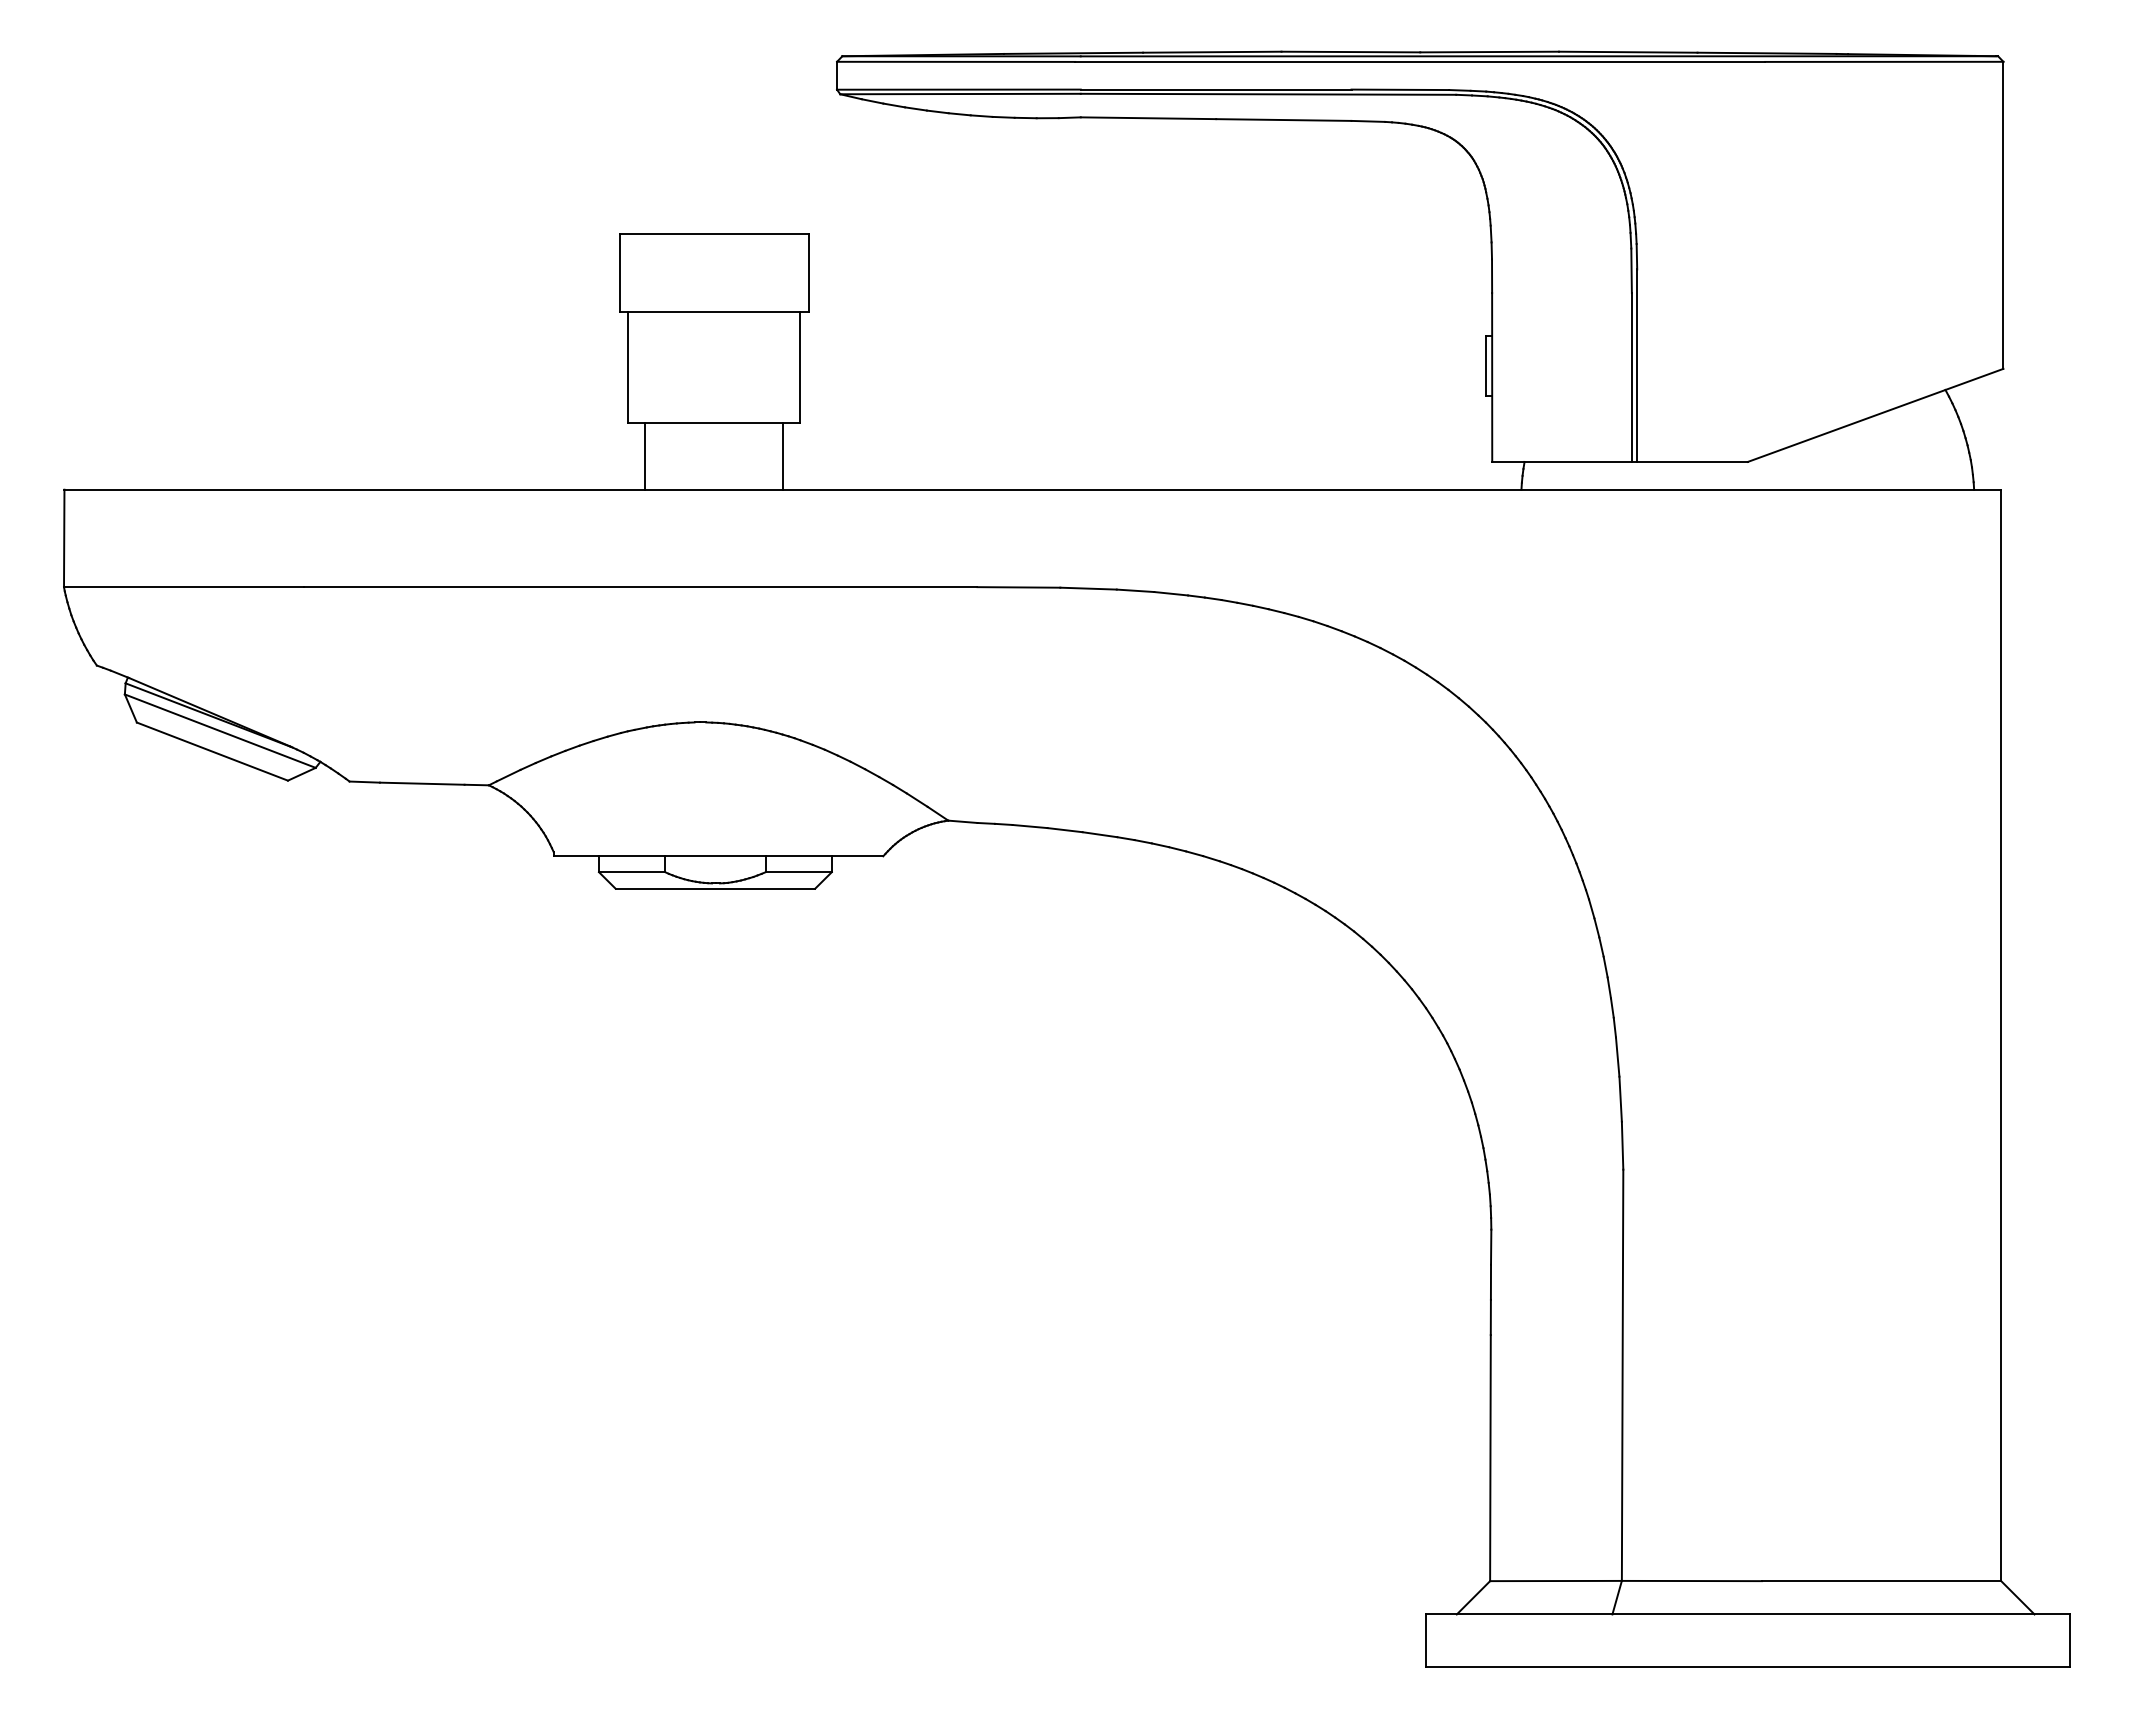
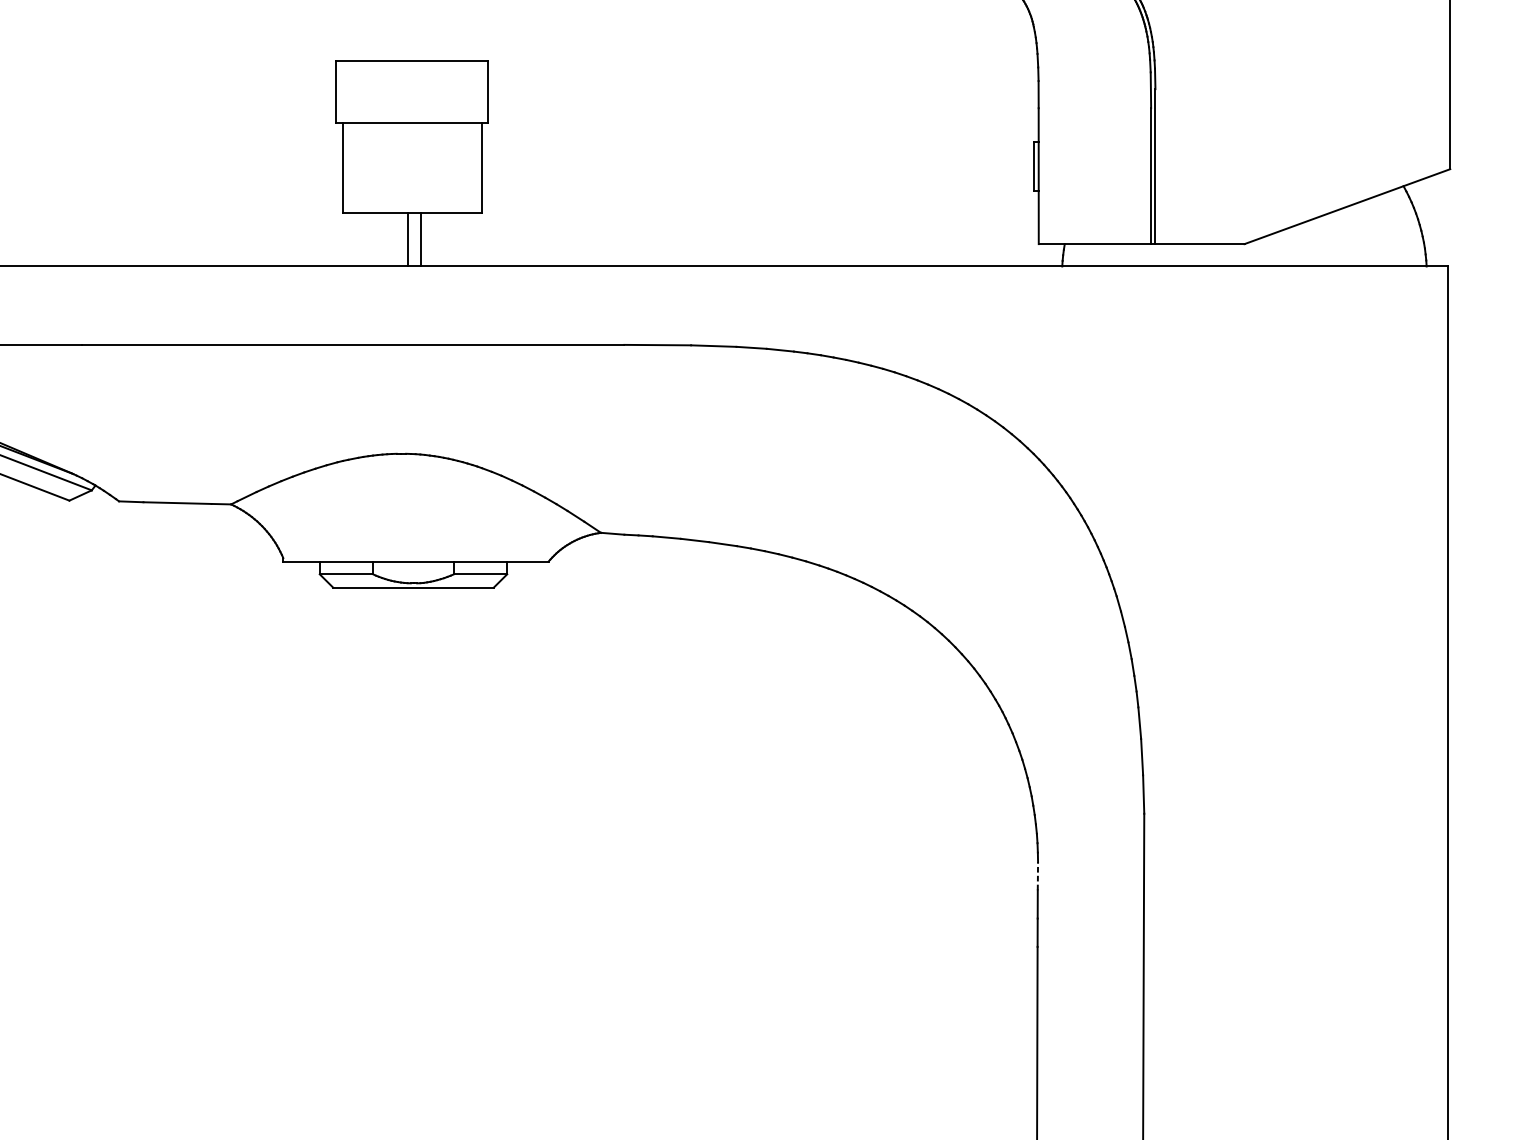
line: (645, 455) -> (420, 238), moved
line: (782, 455) -> (407, 238), moved
line: (1491, 1247) -> (1038, 876), solid -> dashed

